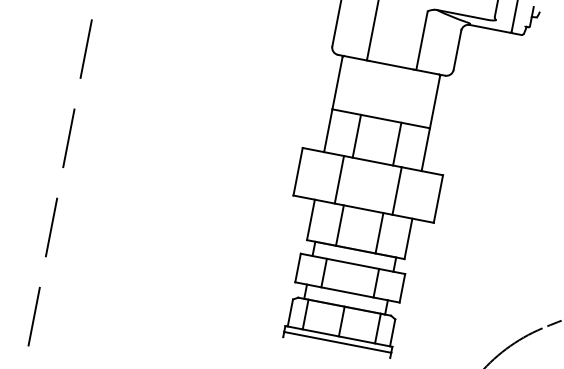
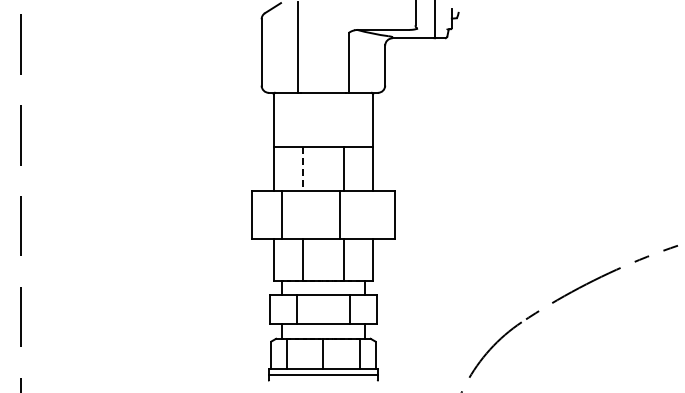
line: (356, 136) -> (302, 169), solid -> dashed
line: (339, 180) -> (282, 215), moved
line: (396, 191) -> (339, 215), moved

